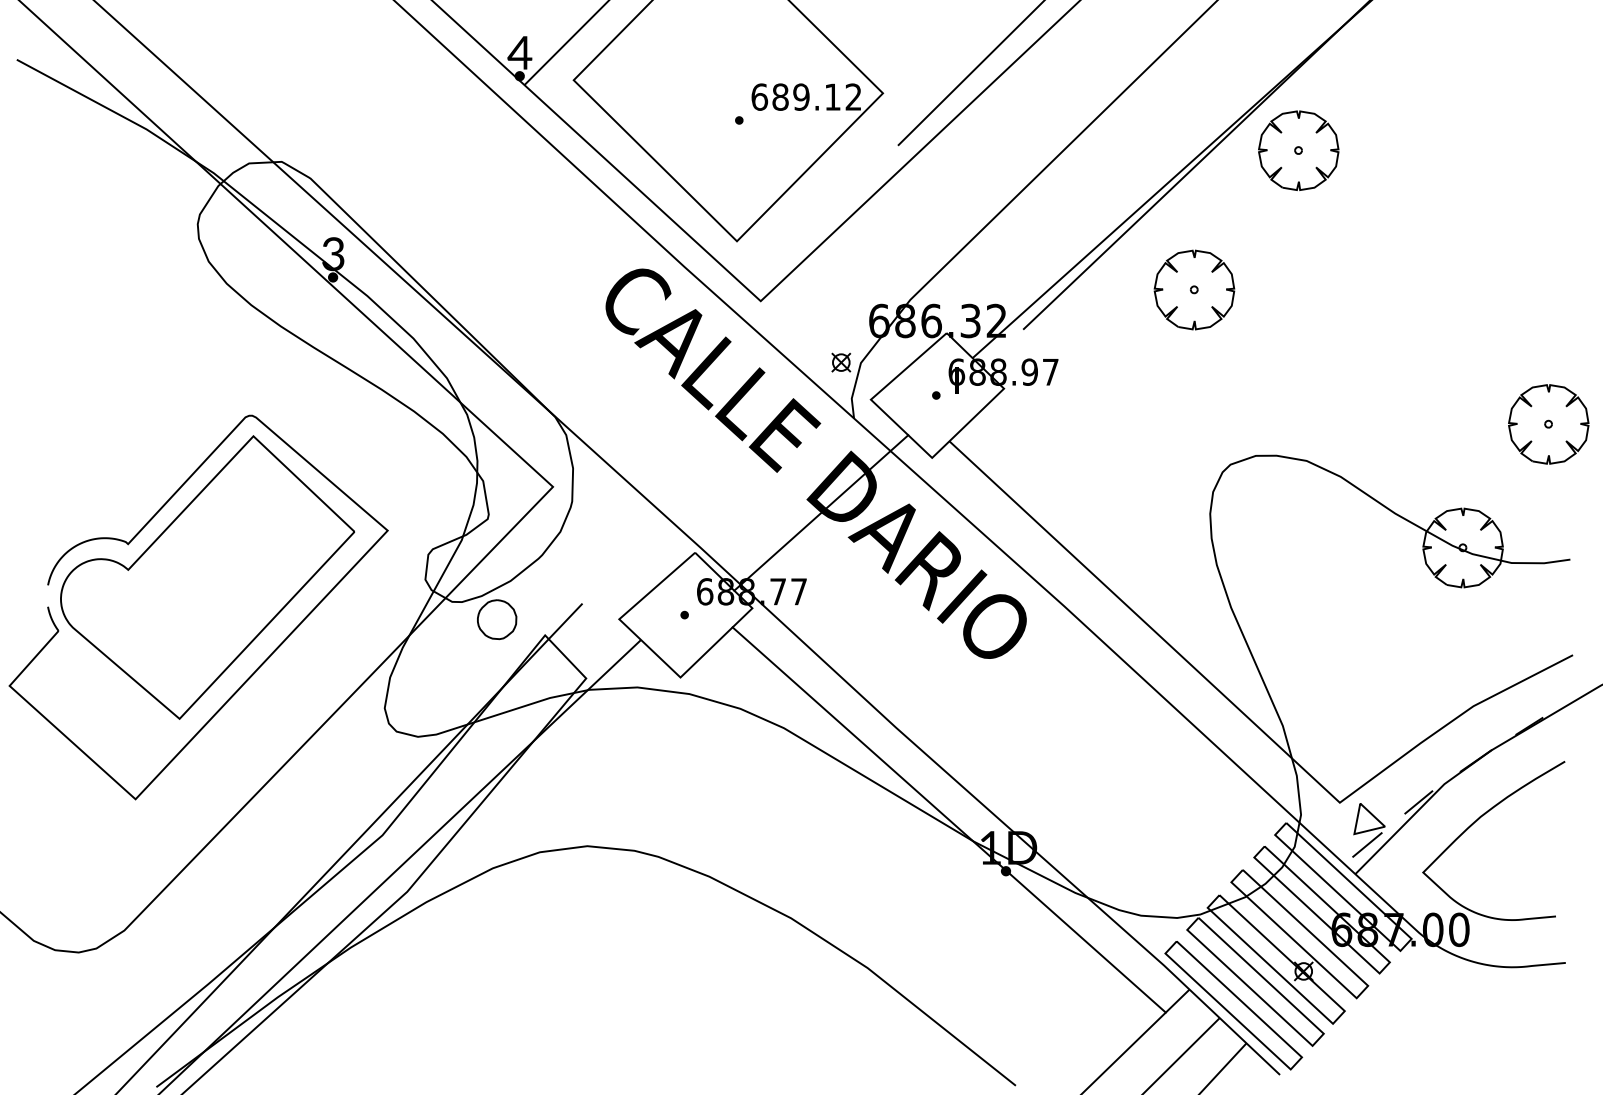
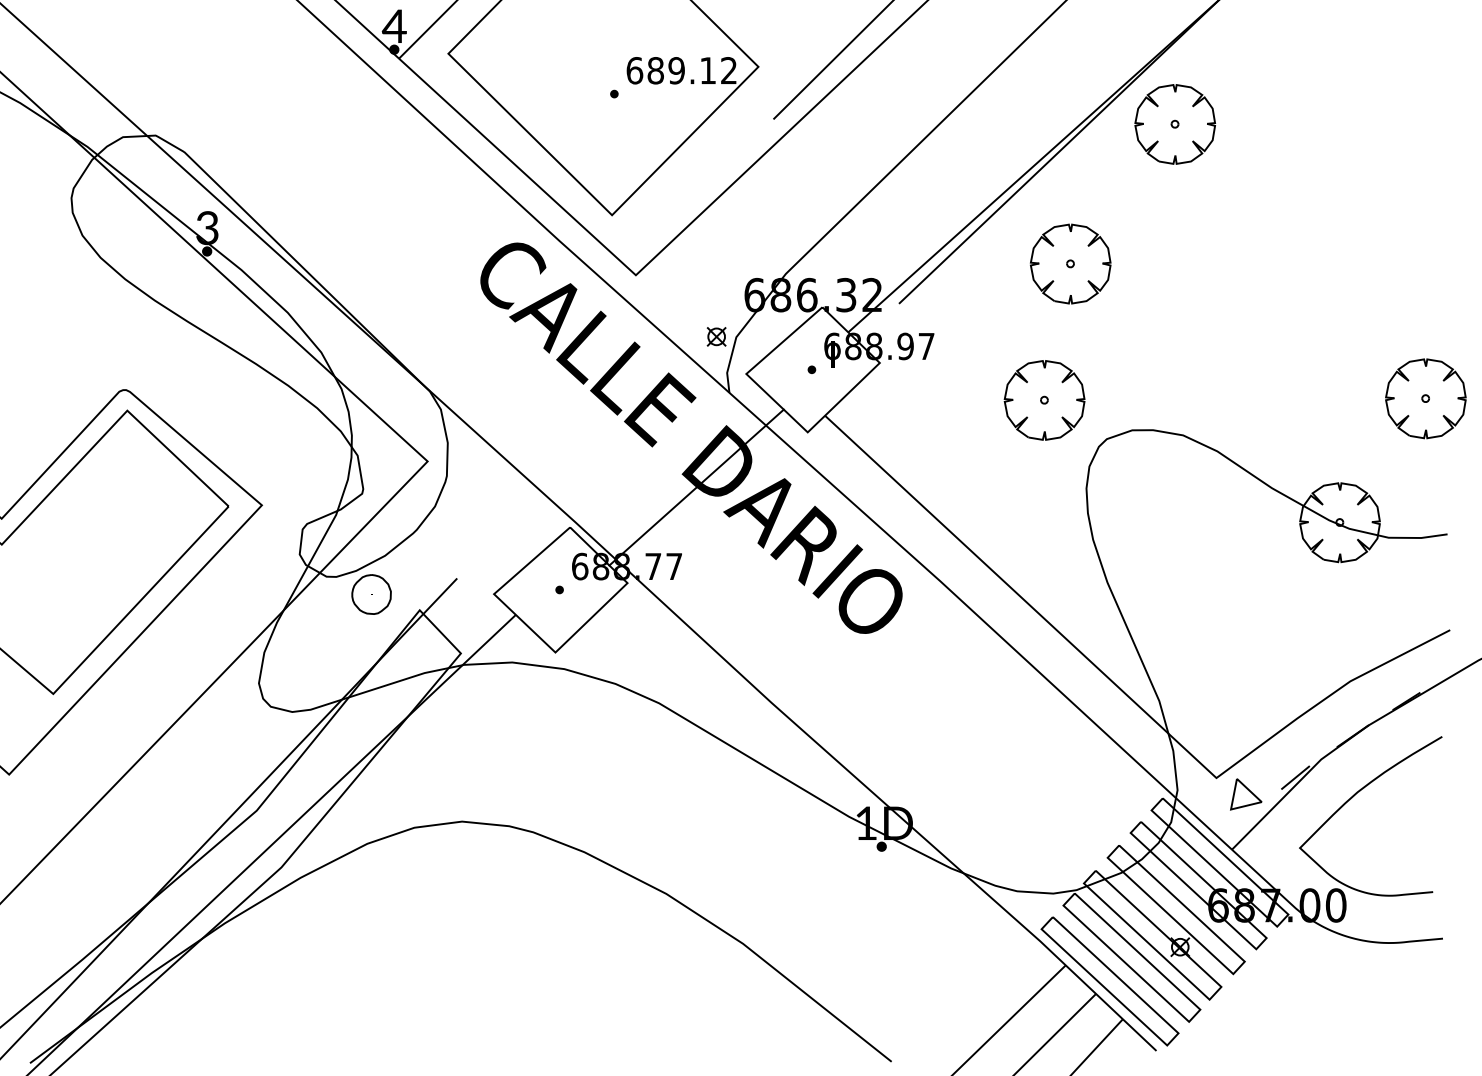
part: (1168, 425) -> (1044, 399), added
line: (948, 819) -> (824, 794), removed
line: (1367, 844) -> (1244, 819), removed

